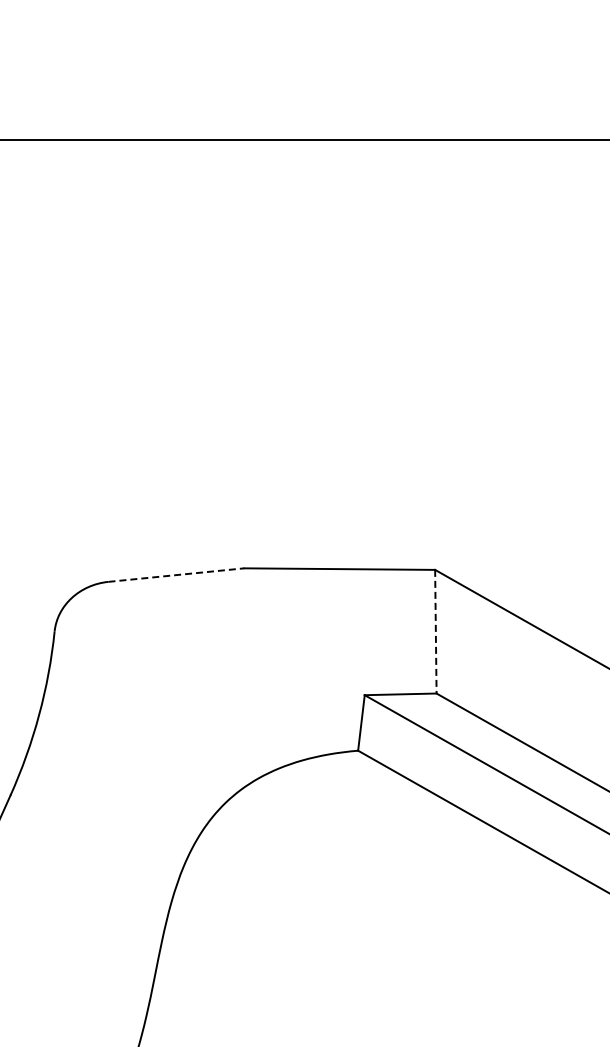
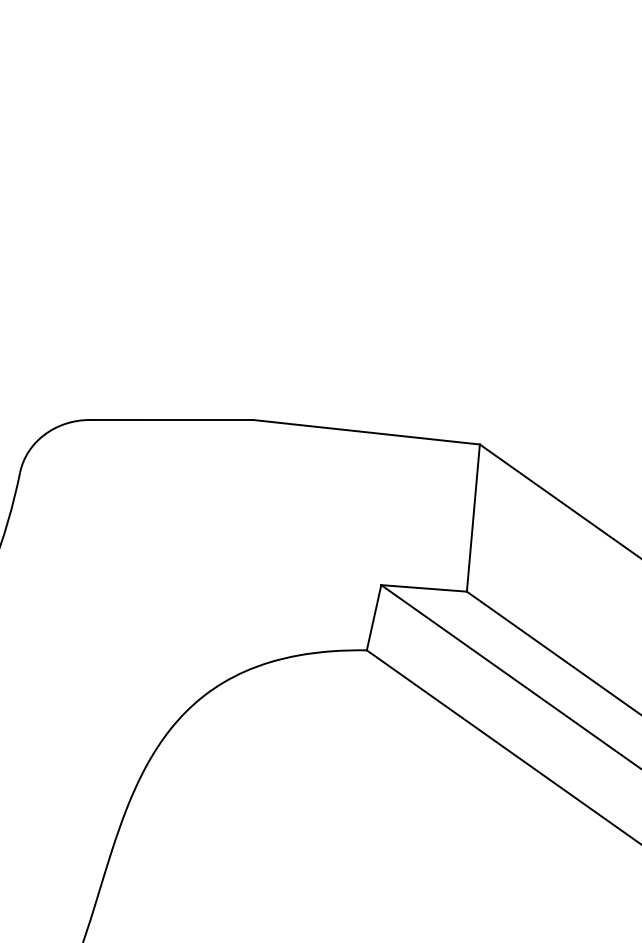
line: (176, 575) -> (171, 420), dashed -> solid
line: (435, 631) -> (472, 517), dashed -> solid

